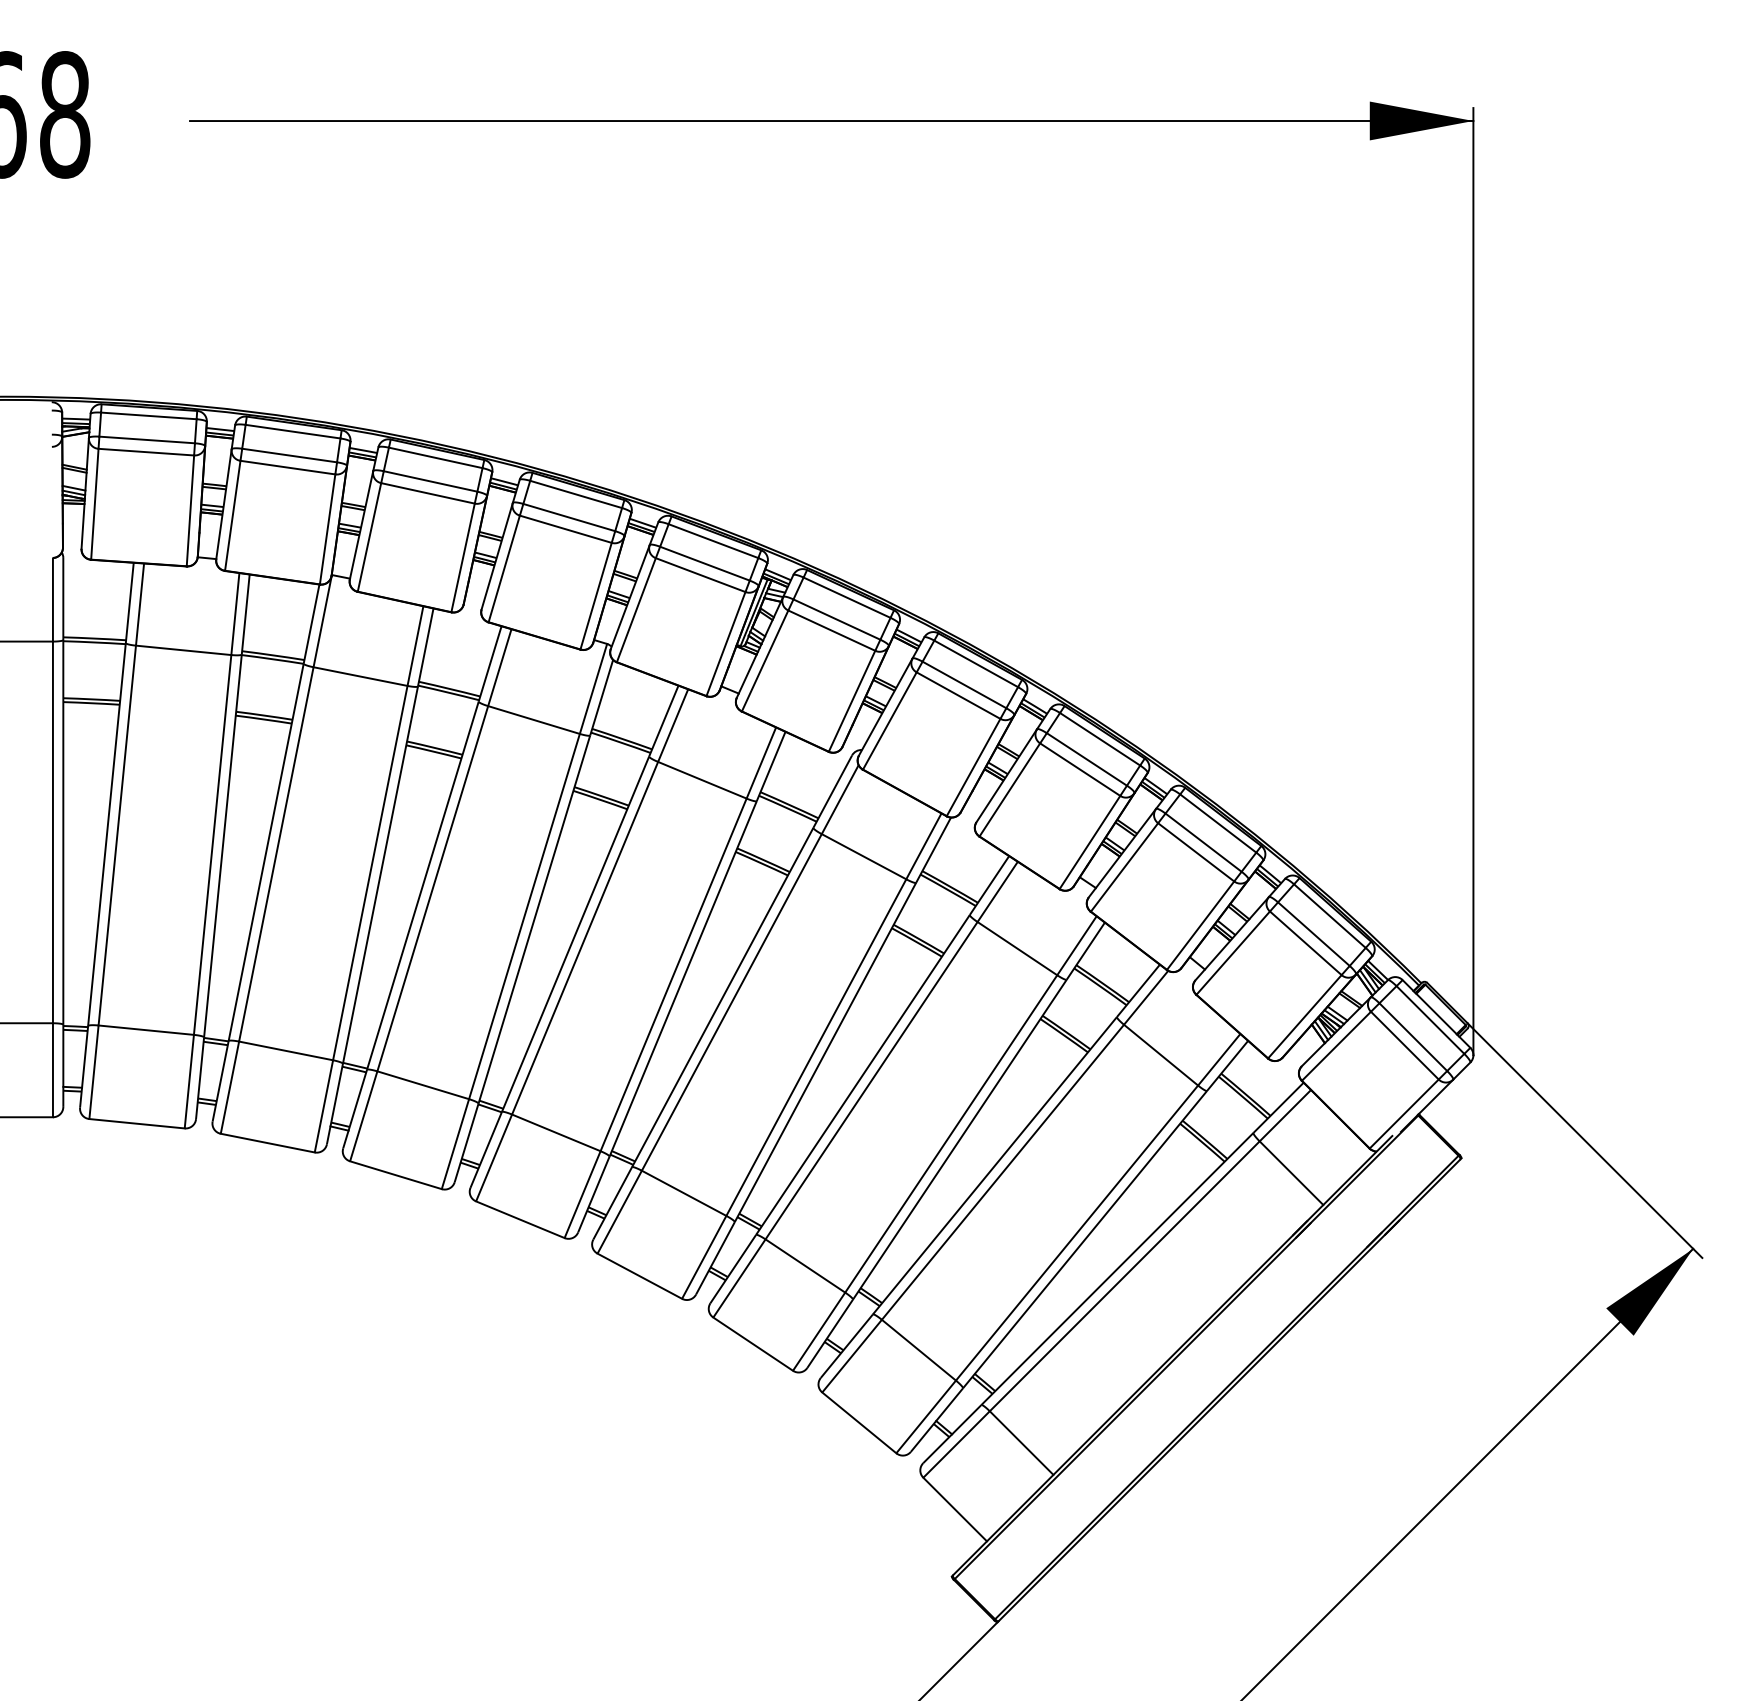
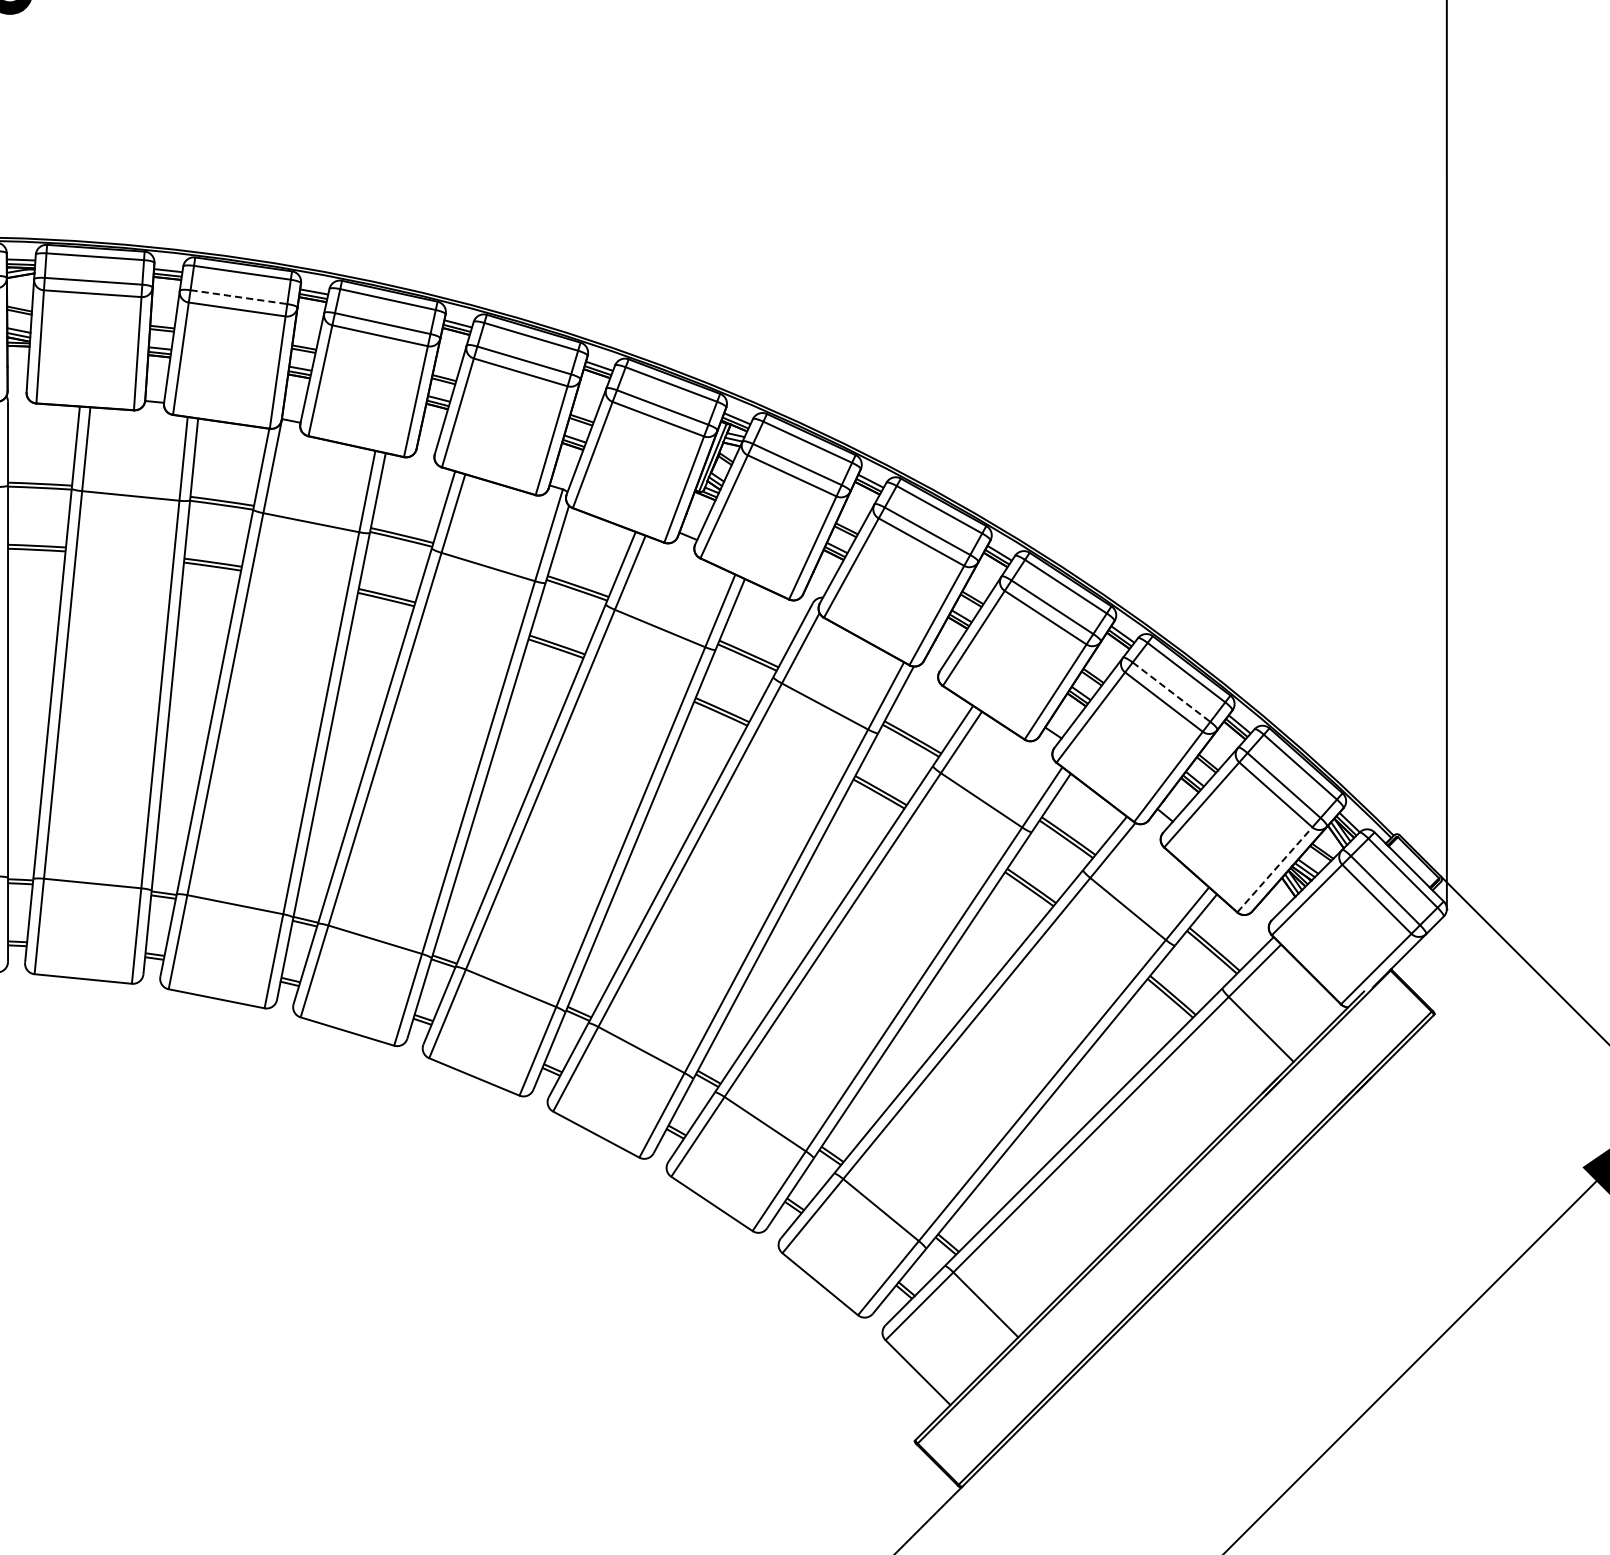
line: (289, 455) -> (238, 297), solid -> dashed
line: (1203, 842) -> (1171, 692), solid -> dashed
line: (1304, 1016) -> (1274, 869), solid -> dashed

